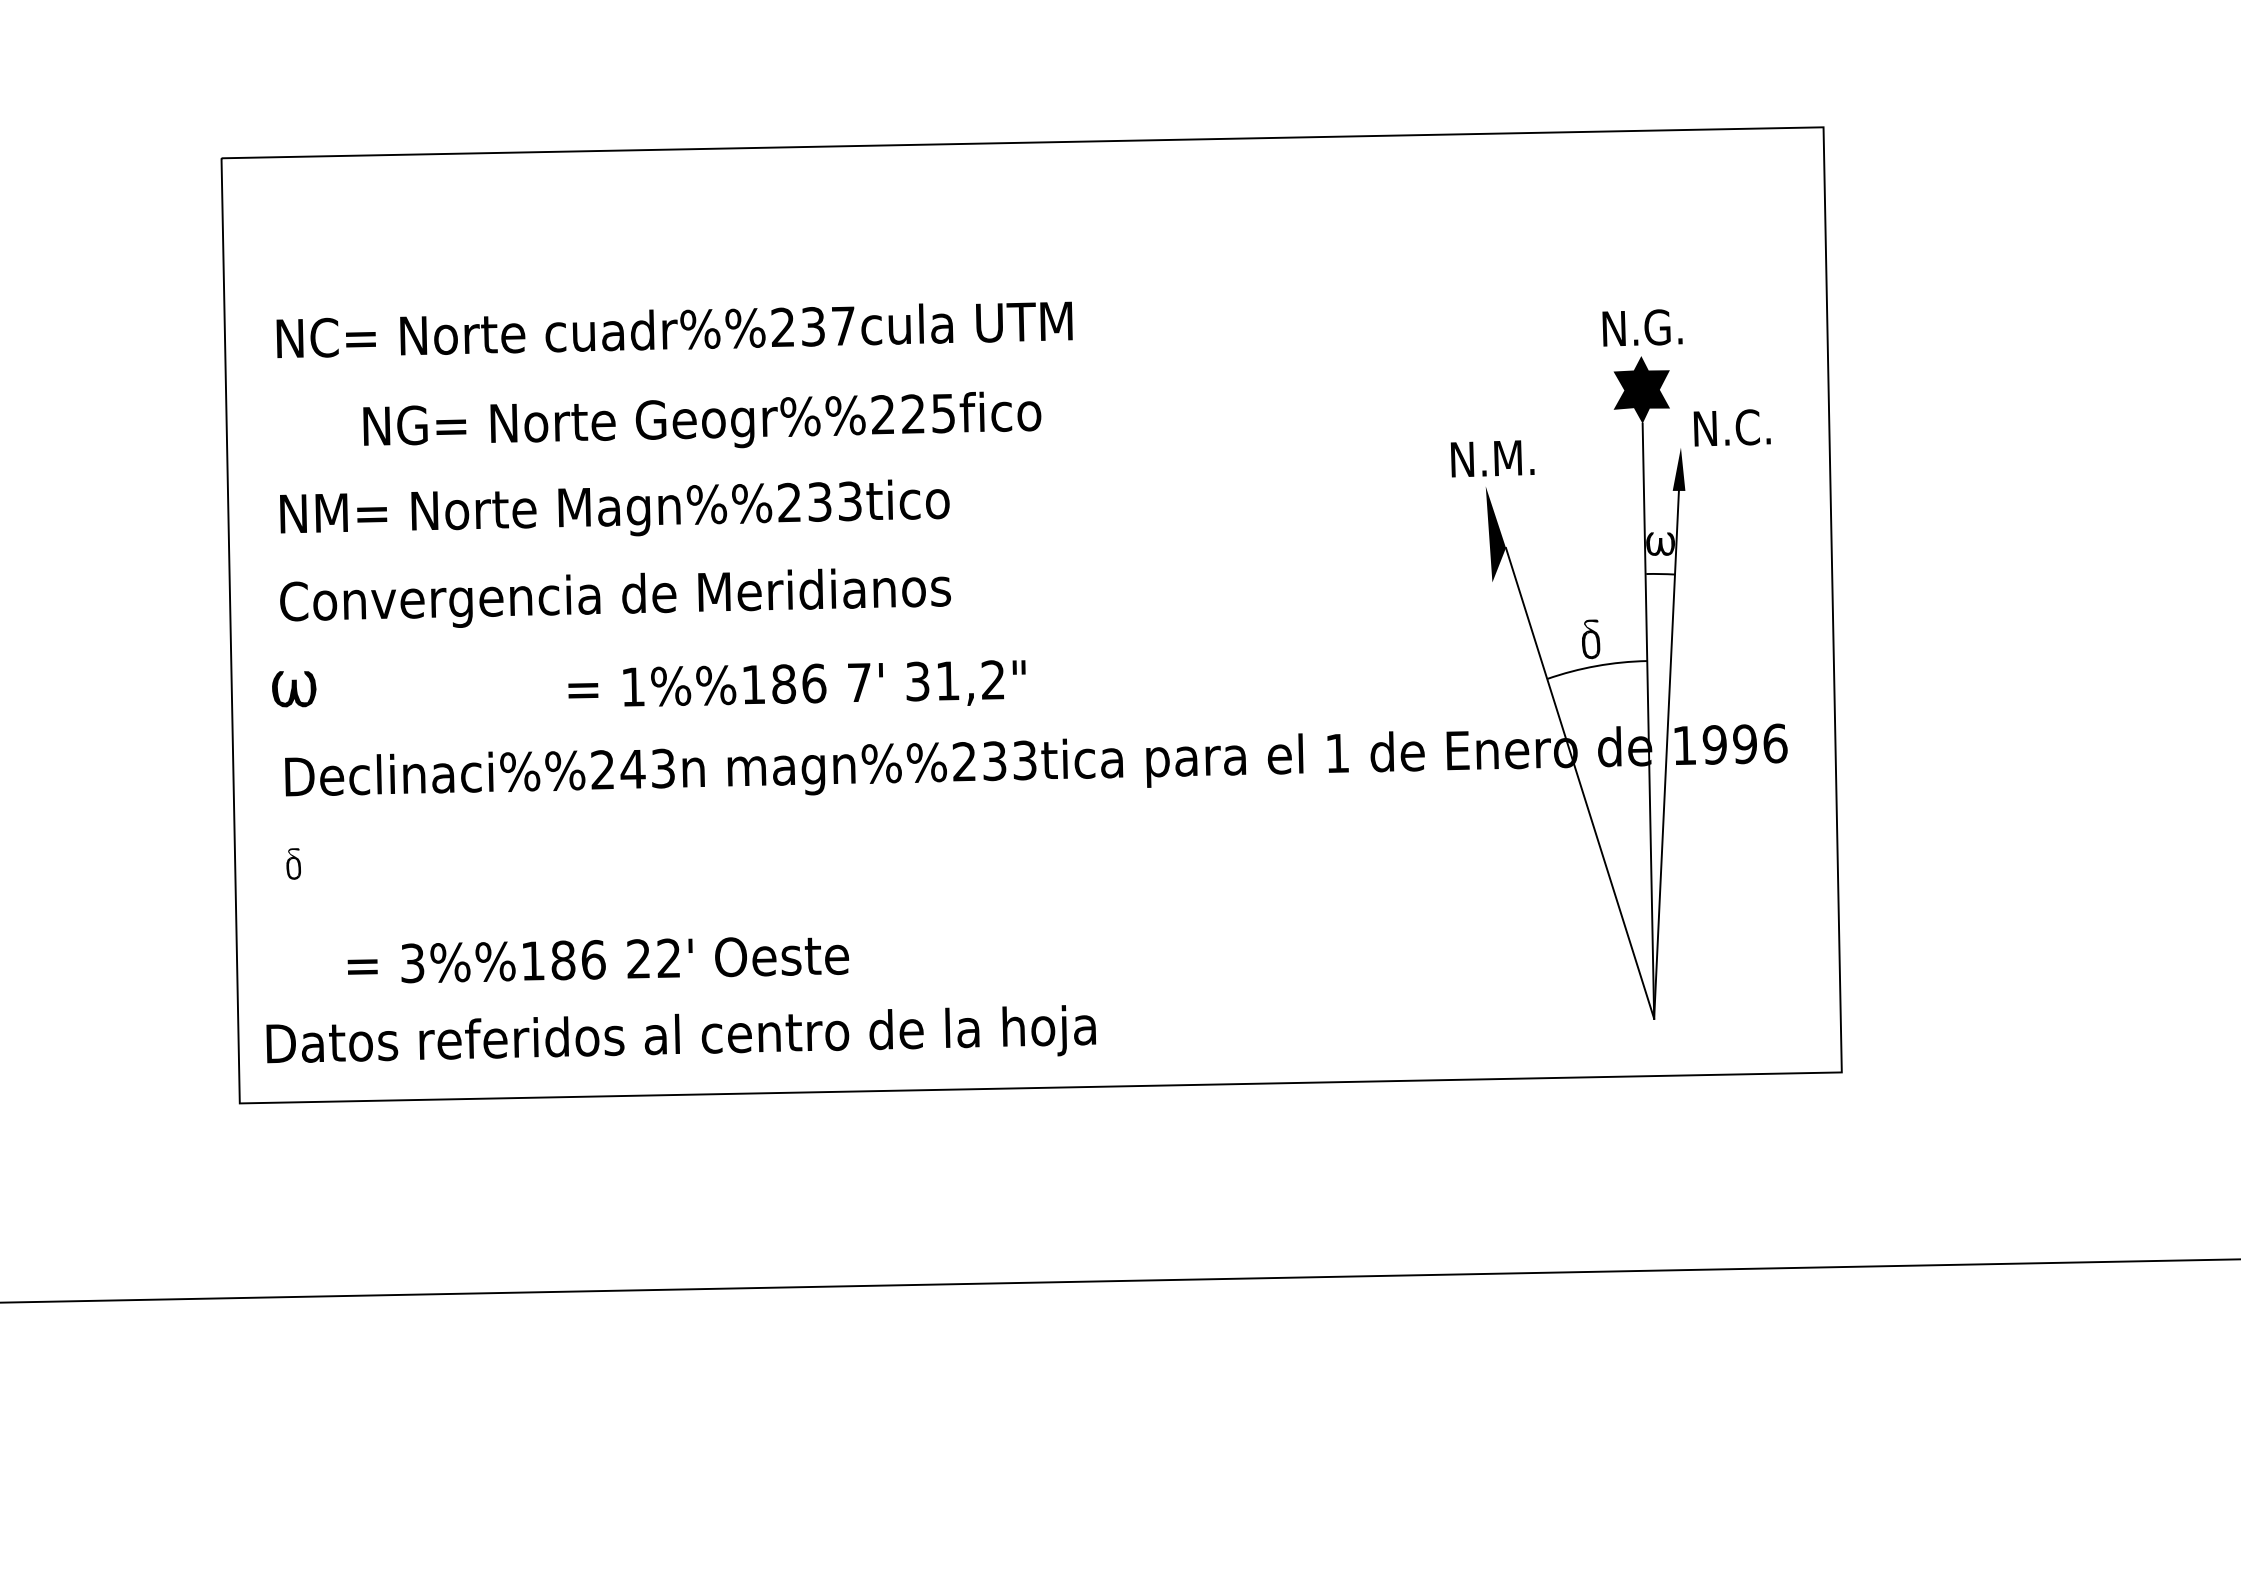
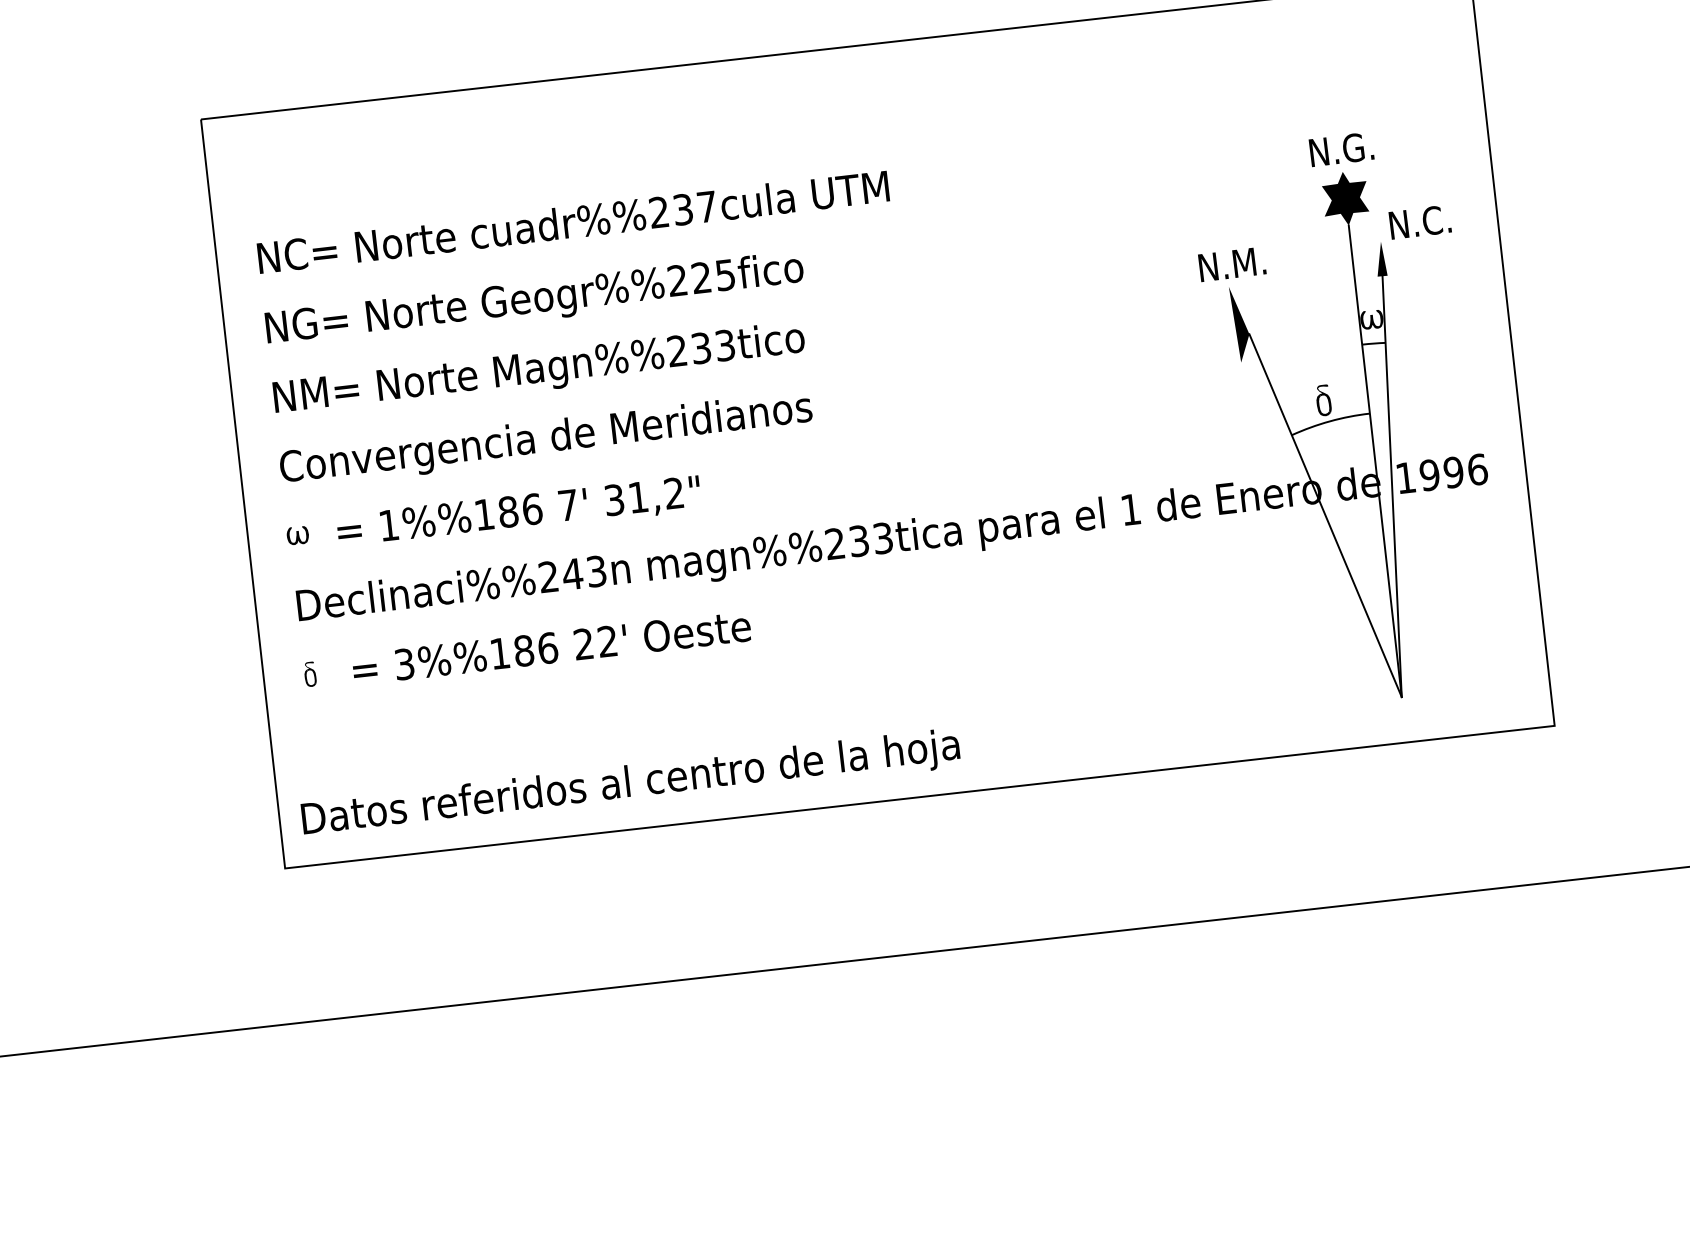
text: (702, 419) -> (534, 297), moved
text: (796, 683) -> (518, 510), moved
part: (294, 689) -> (298, 535), size x0.62
text: (597, 960) -> (551, 648), moved

